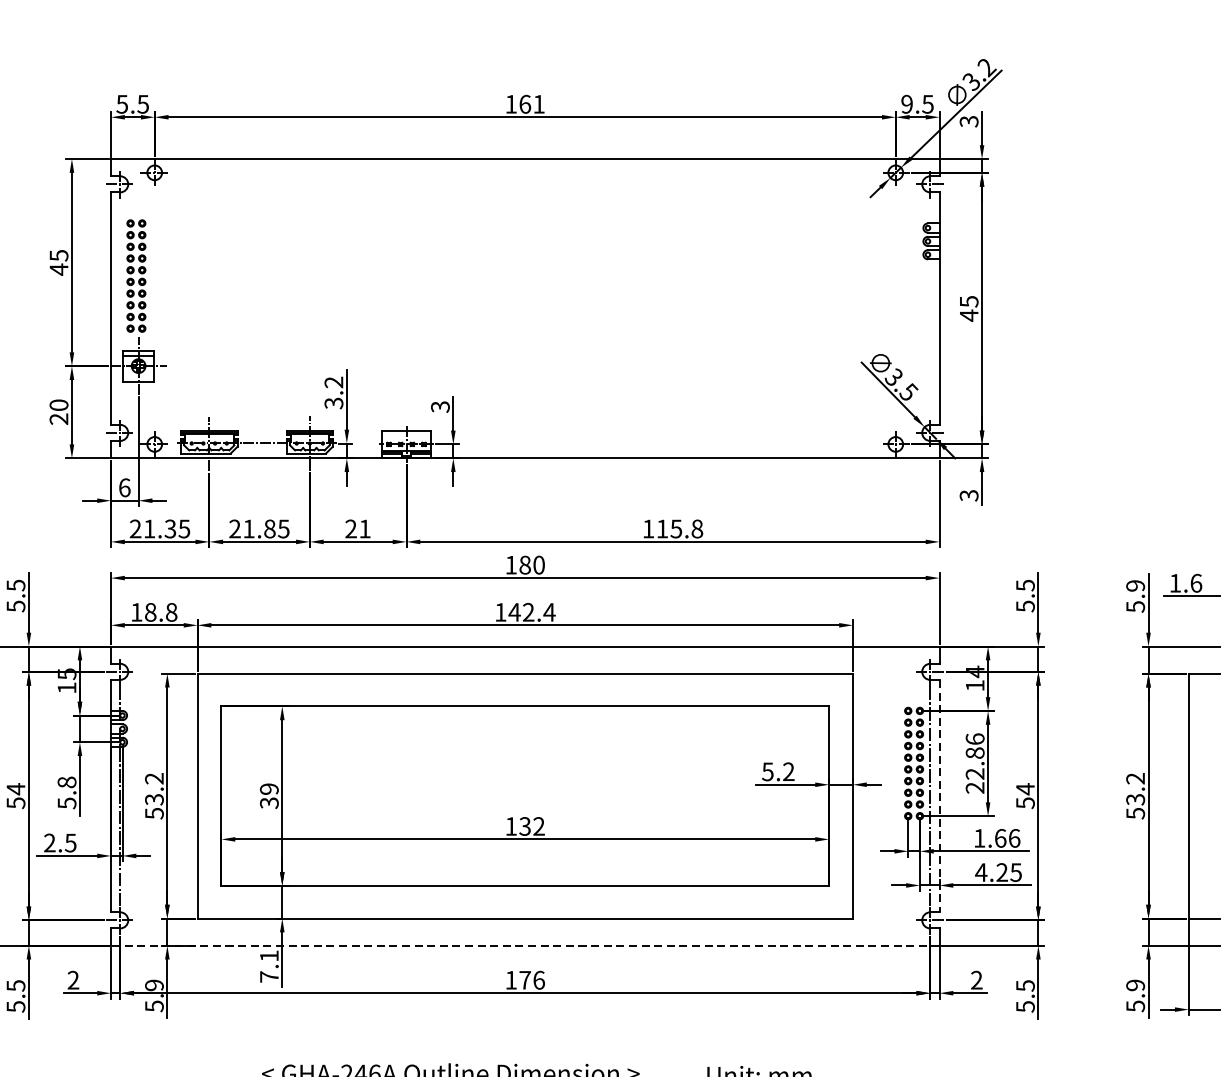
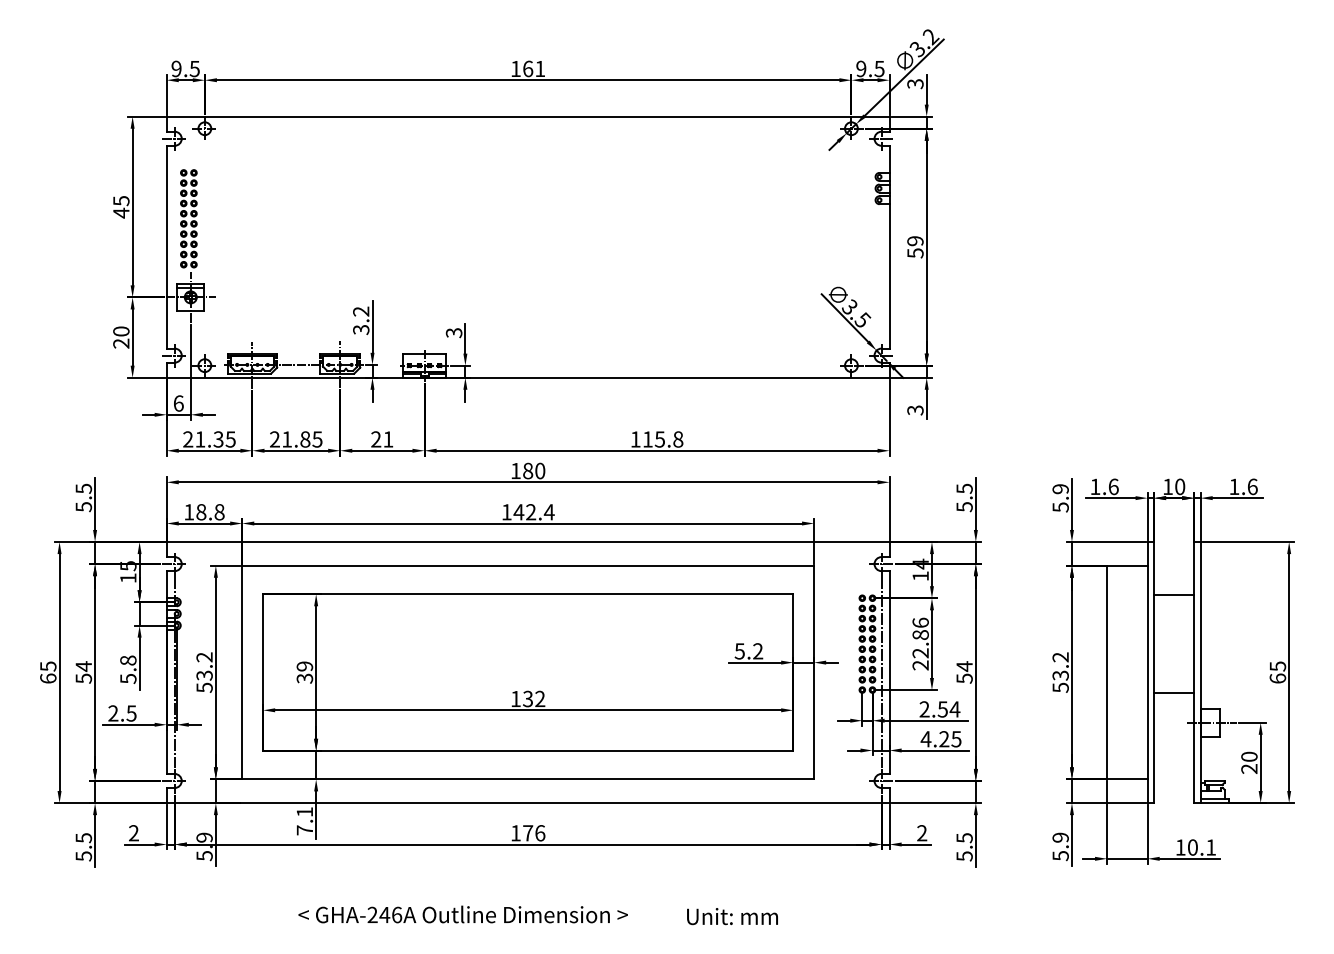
text: (122, 103) -> (176, 68), 5.5 -> 9.5
text: (969, 308) -> (915, 247), 45 -> 59
line: (939, 797) -> (889, 673), dashed -> solid
text: (996, 838) -> (939, 709), 1.66 -> 2.54
line: (524, 946) -> (527, 803), dashed -> solid

